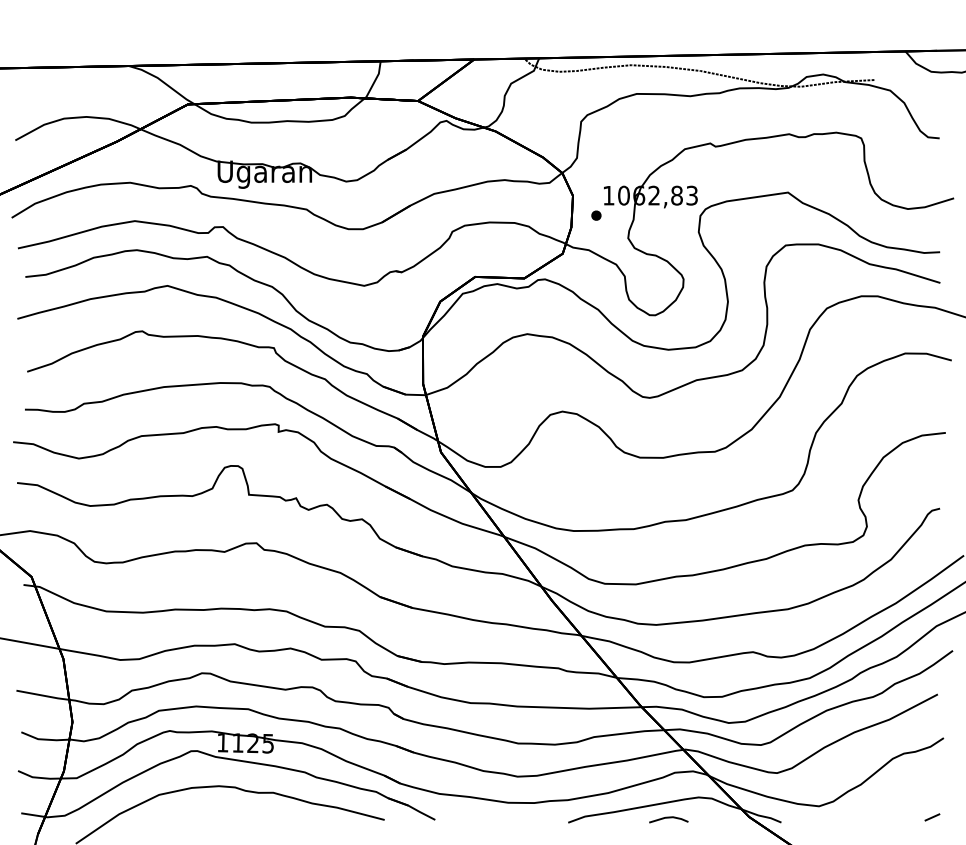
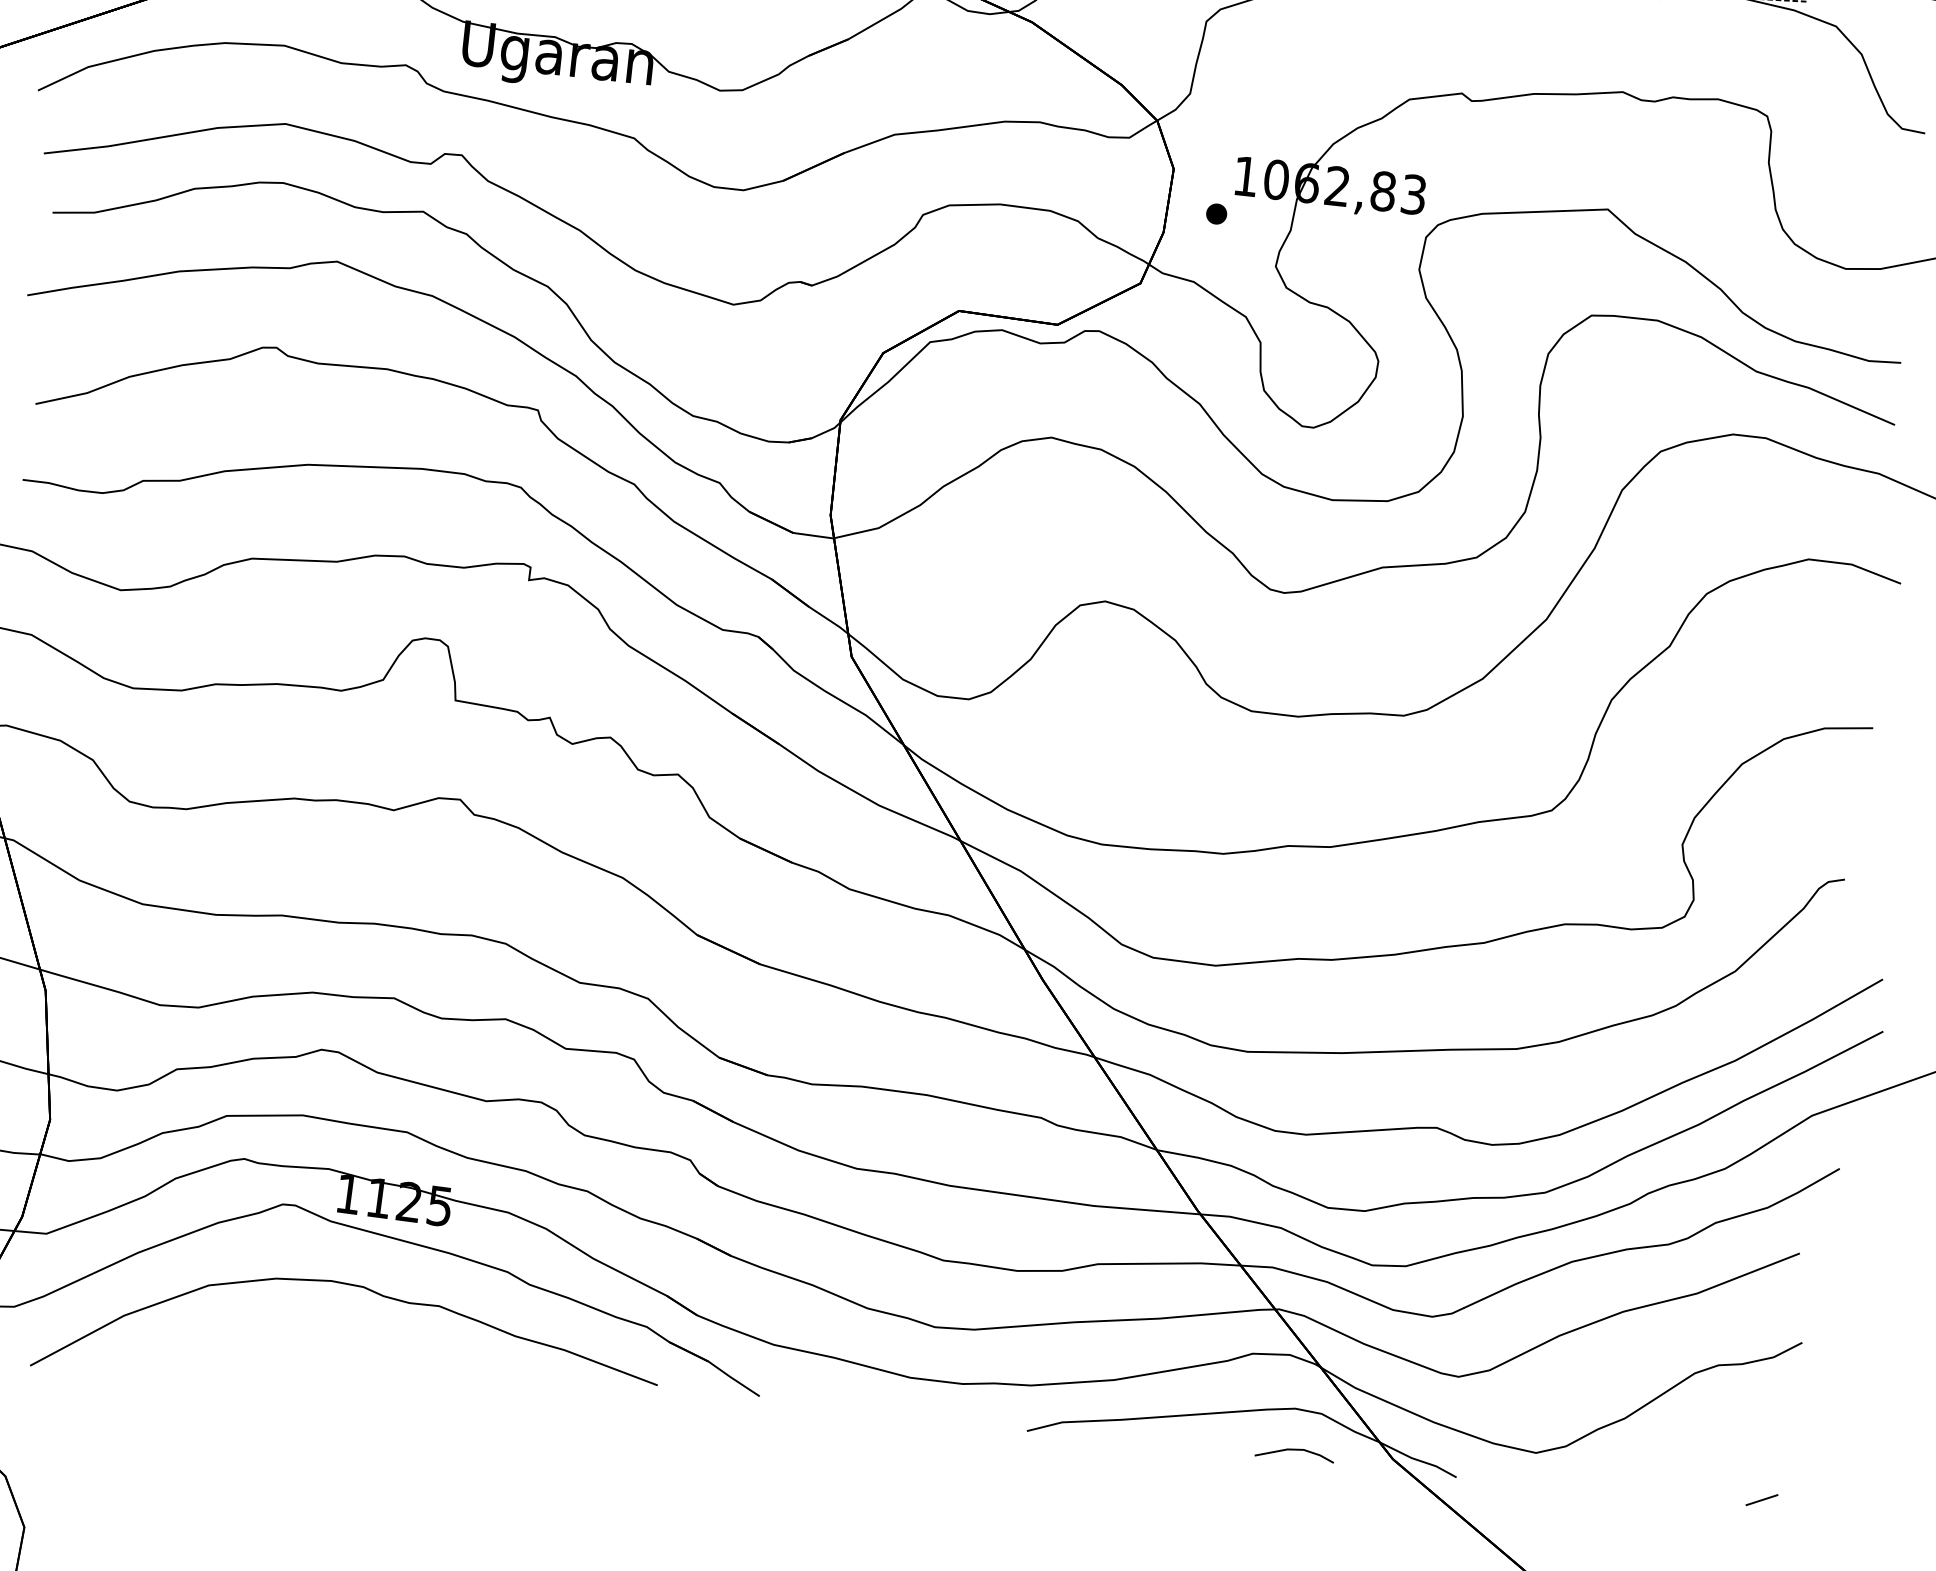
line: (668, 818) -> (1294, 1451), moved

